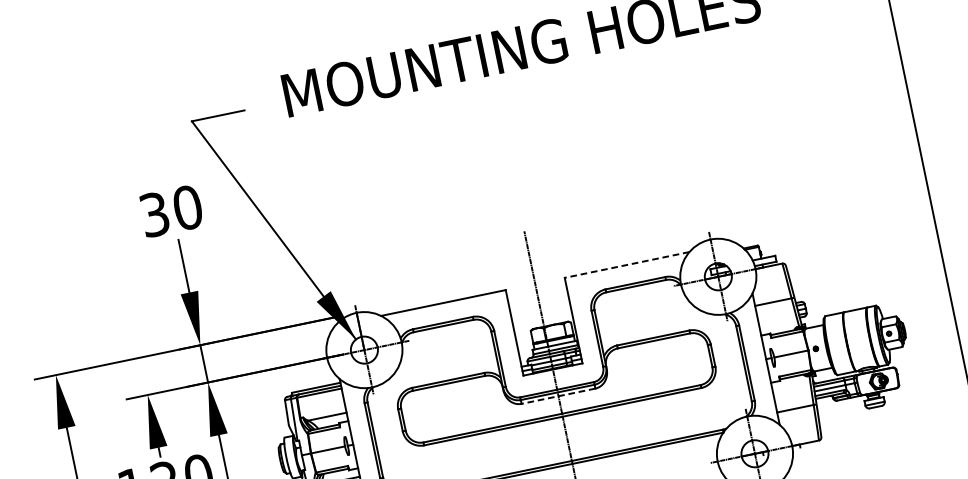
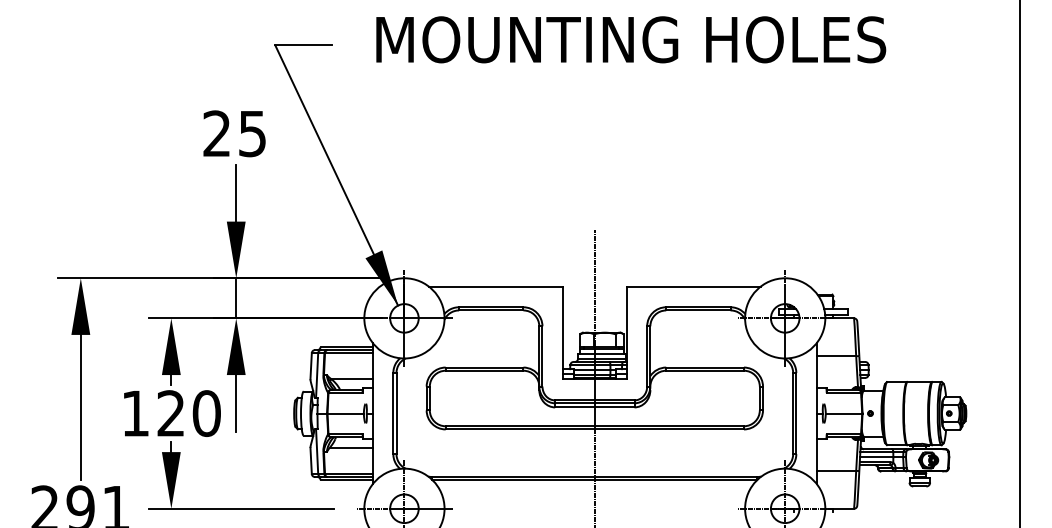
text: (170, 210) -> (234, 133), 30 -> 25
line: (626, 264) -> (693, 286), dashed -> solid
line: (558, 396) -> (594, 407), dashed -> solid

